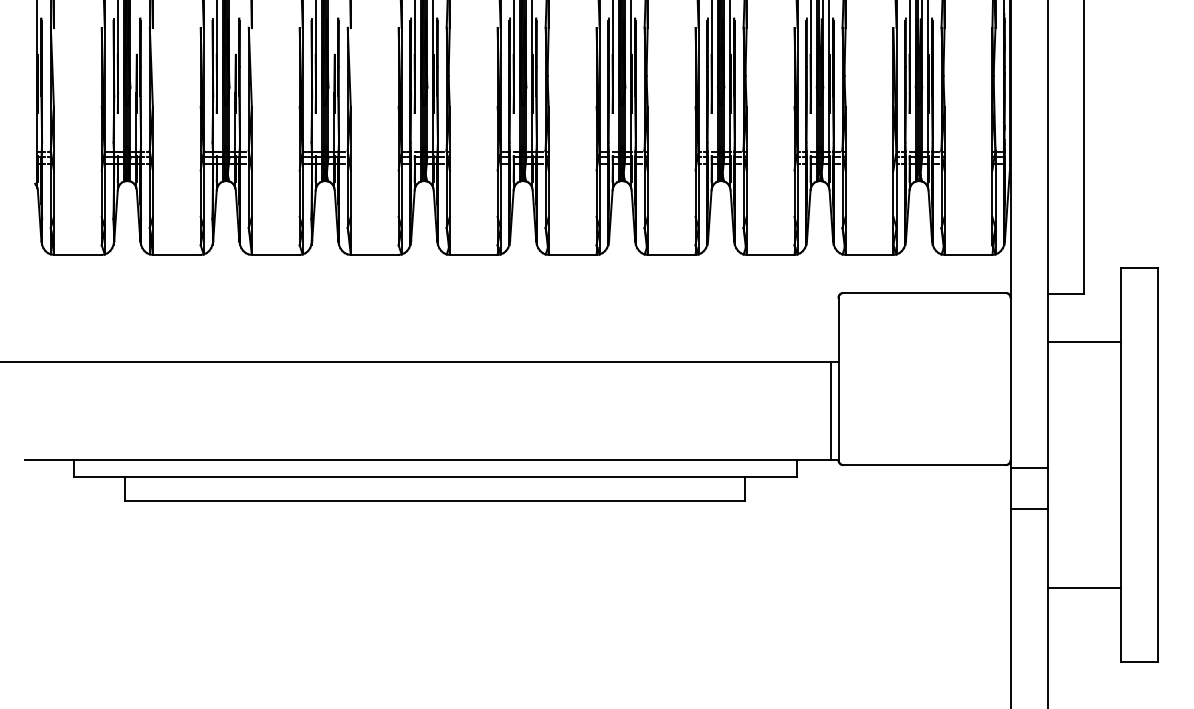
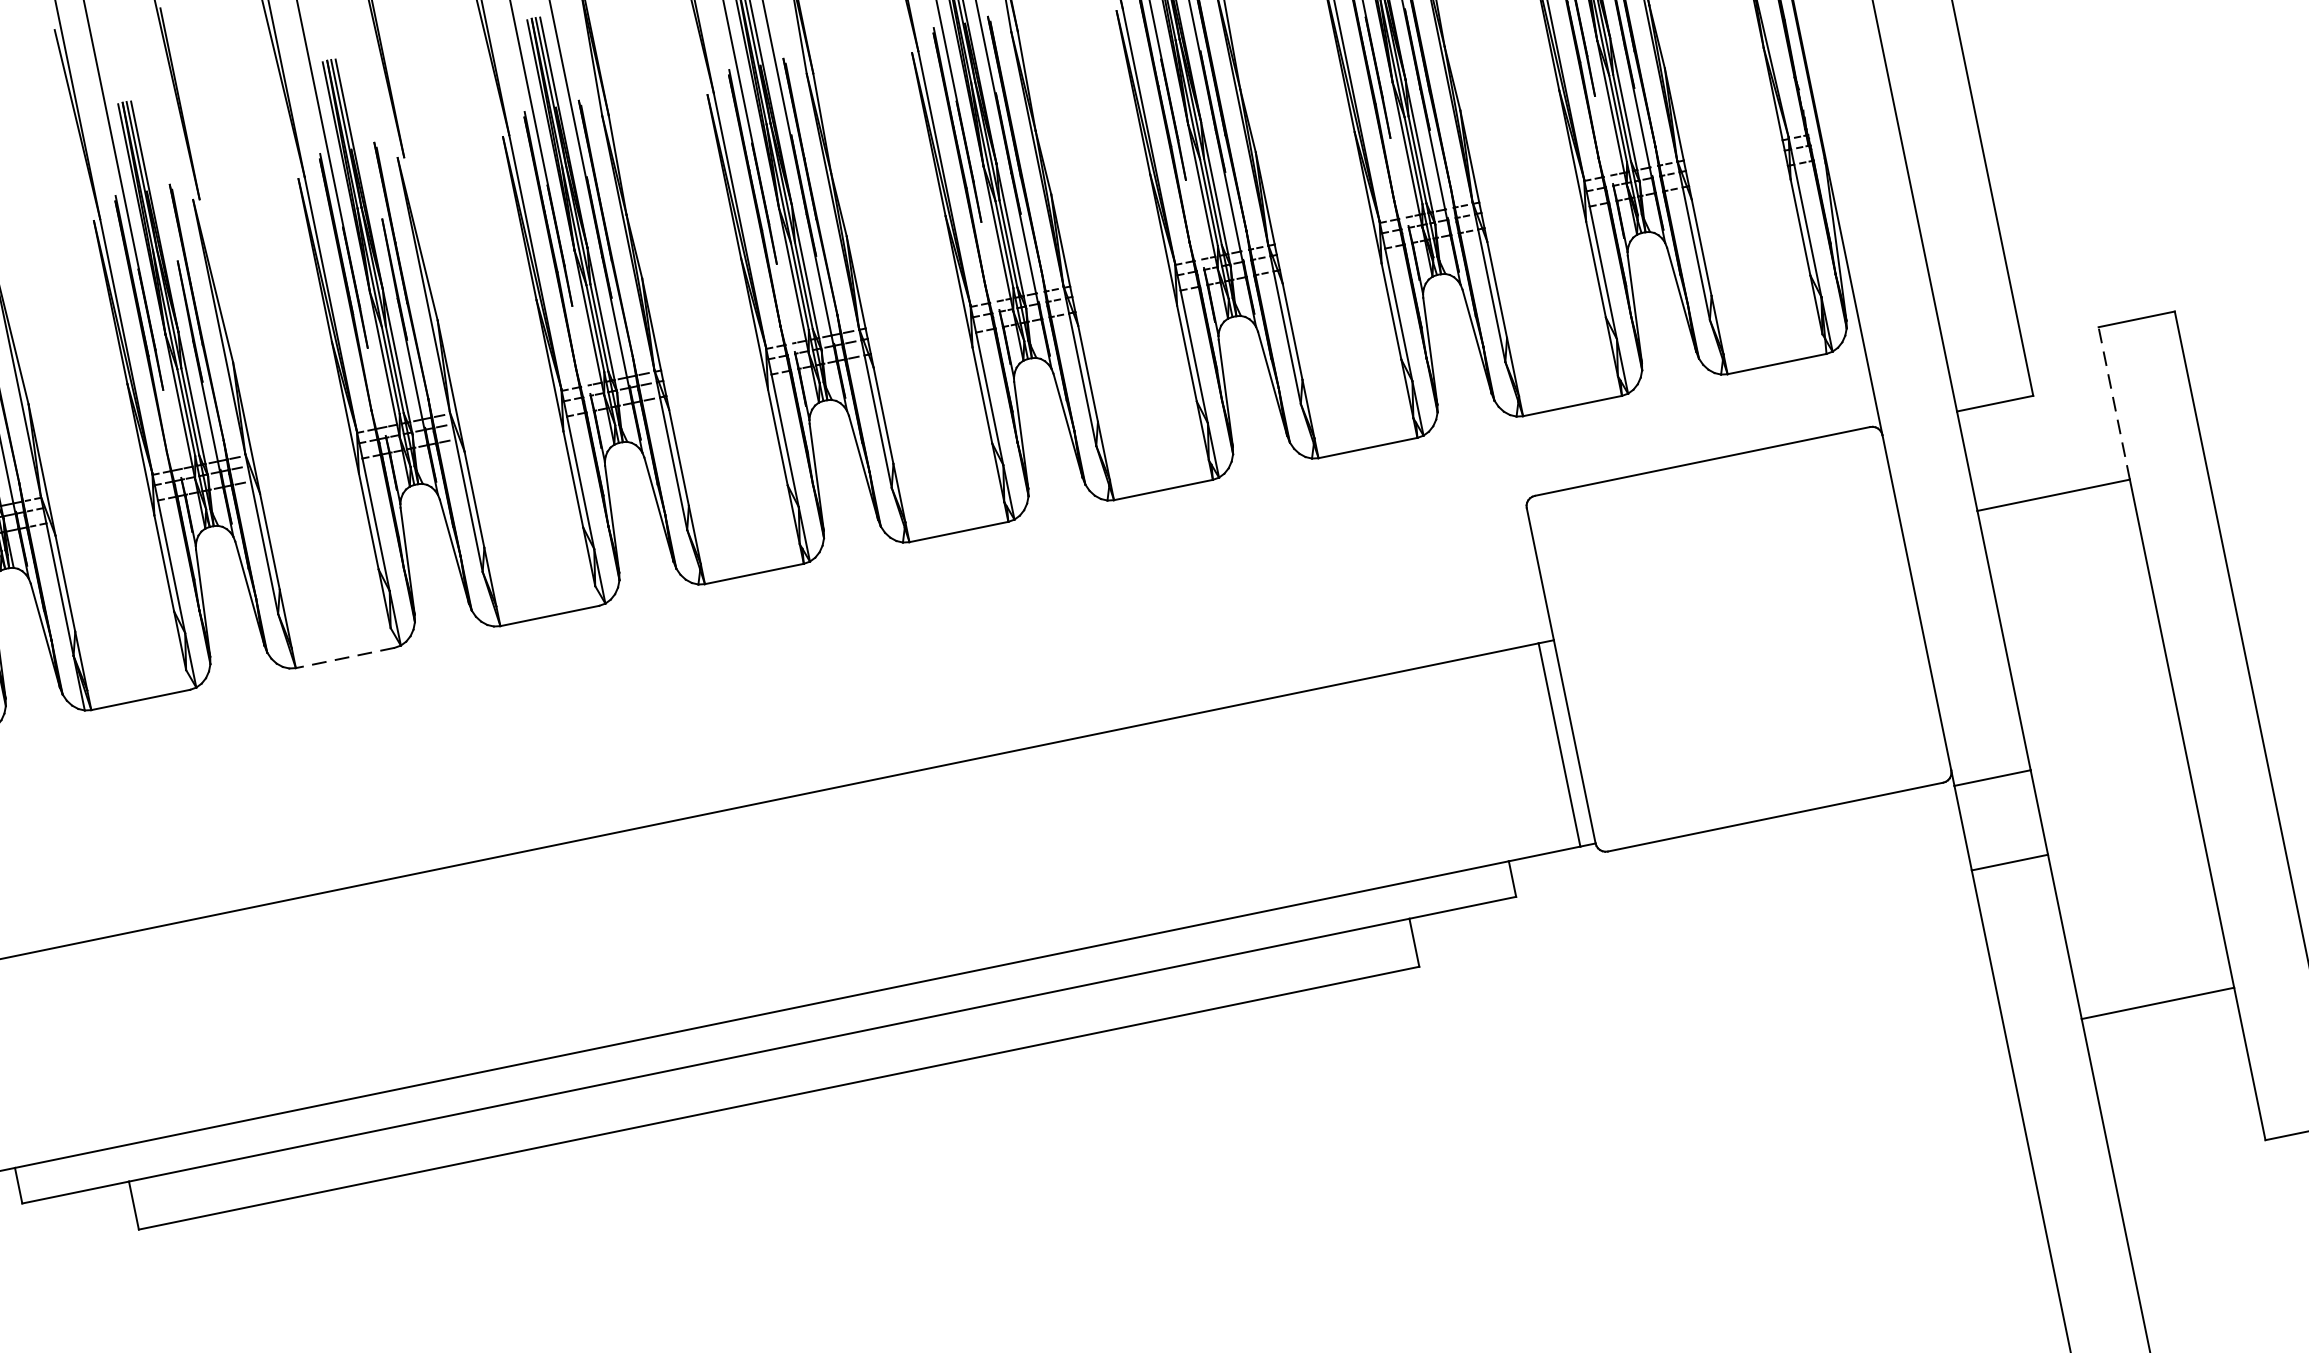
line: (275, 254) -> (344, 657), solid -> dashed
line: (1121, 305) -> (2114, 403), solid -> dashed

